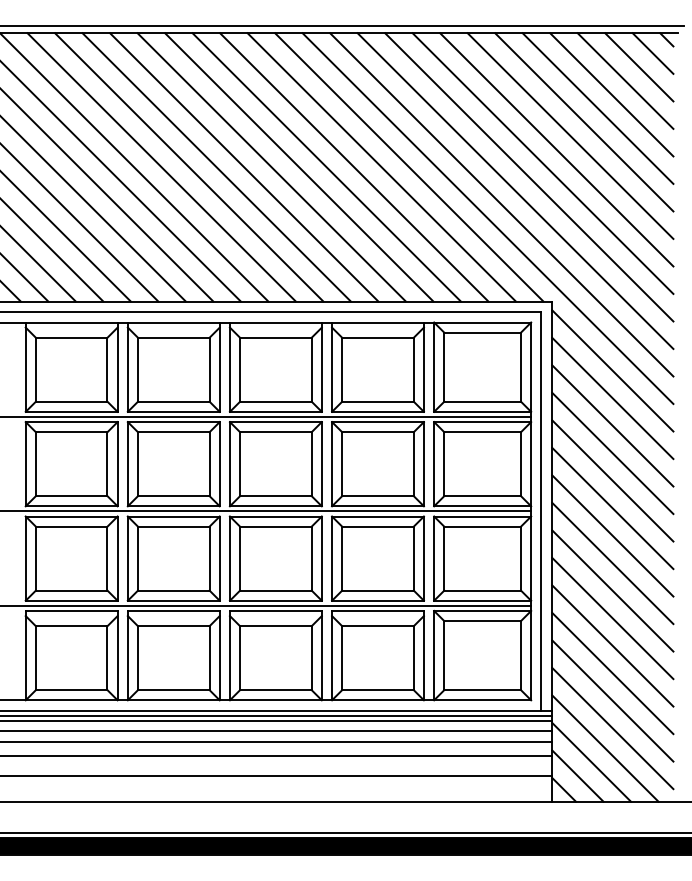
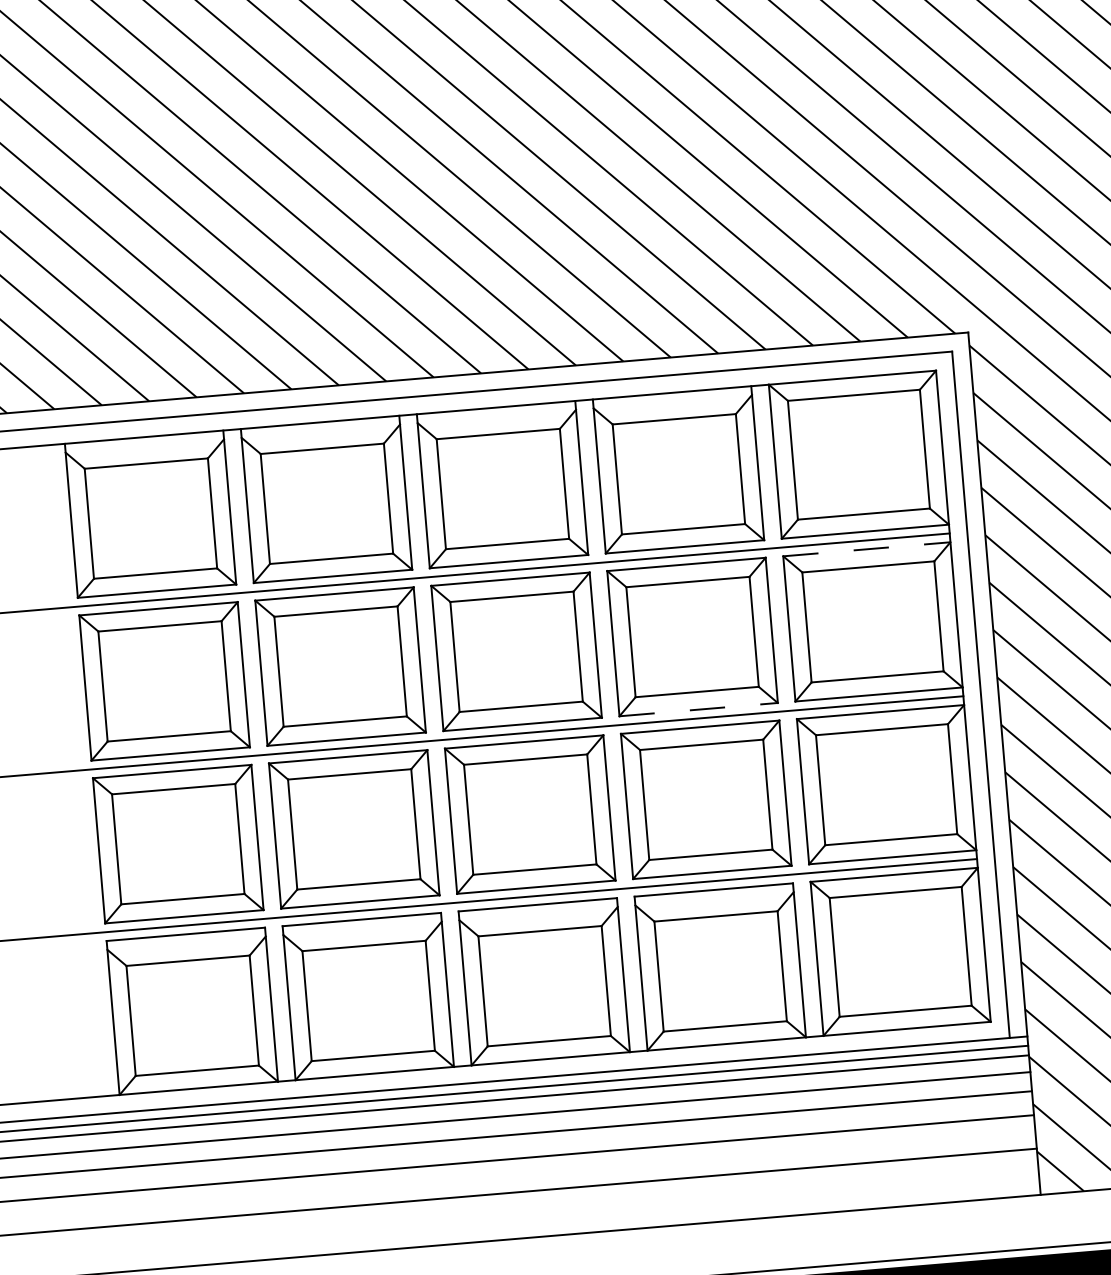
line: (483, 422) -> (868, 549), solid -> dashed
line: (378, 506) -> (699, 709), solid -> dashed

